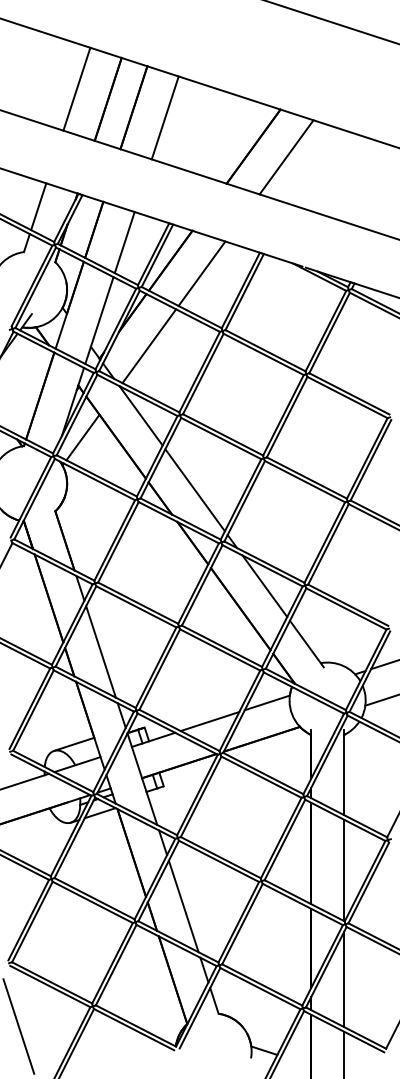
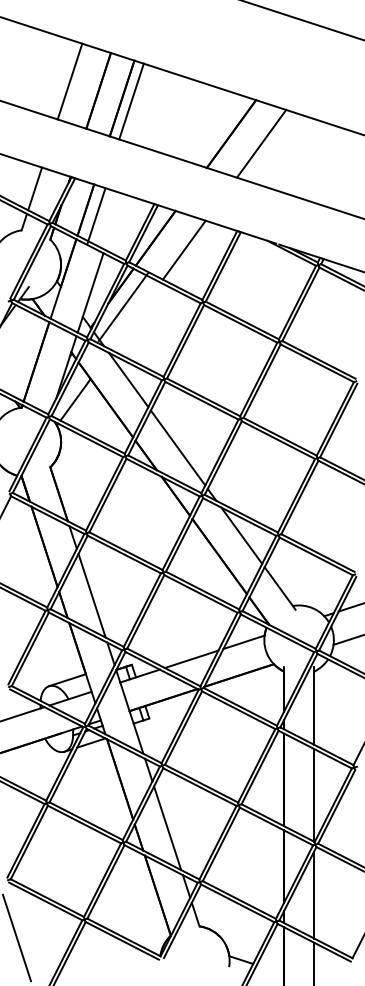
line: (164, 117) -> (130, 101), moved
line: (124, 242) -> (96, 216), moved
line: (149, 346) -> (123, 307), moved

